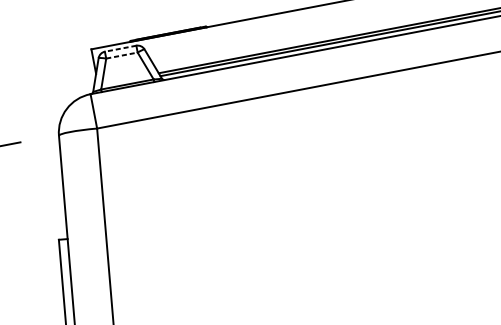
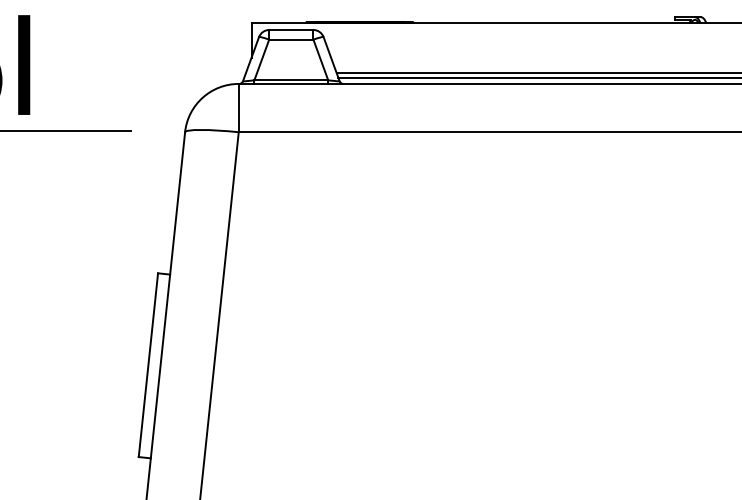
line: (120, 49) -> (290, 30), dashed -> solid
line: (122, 55) -> (291, 39), dashed -> solid

